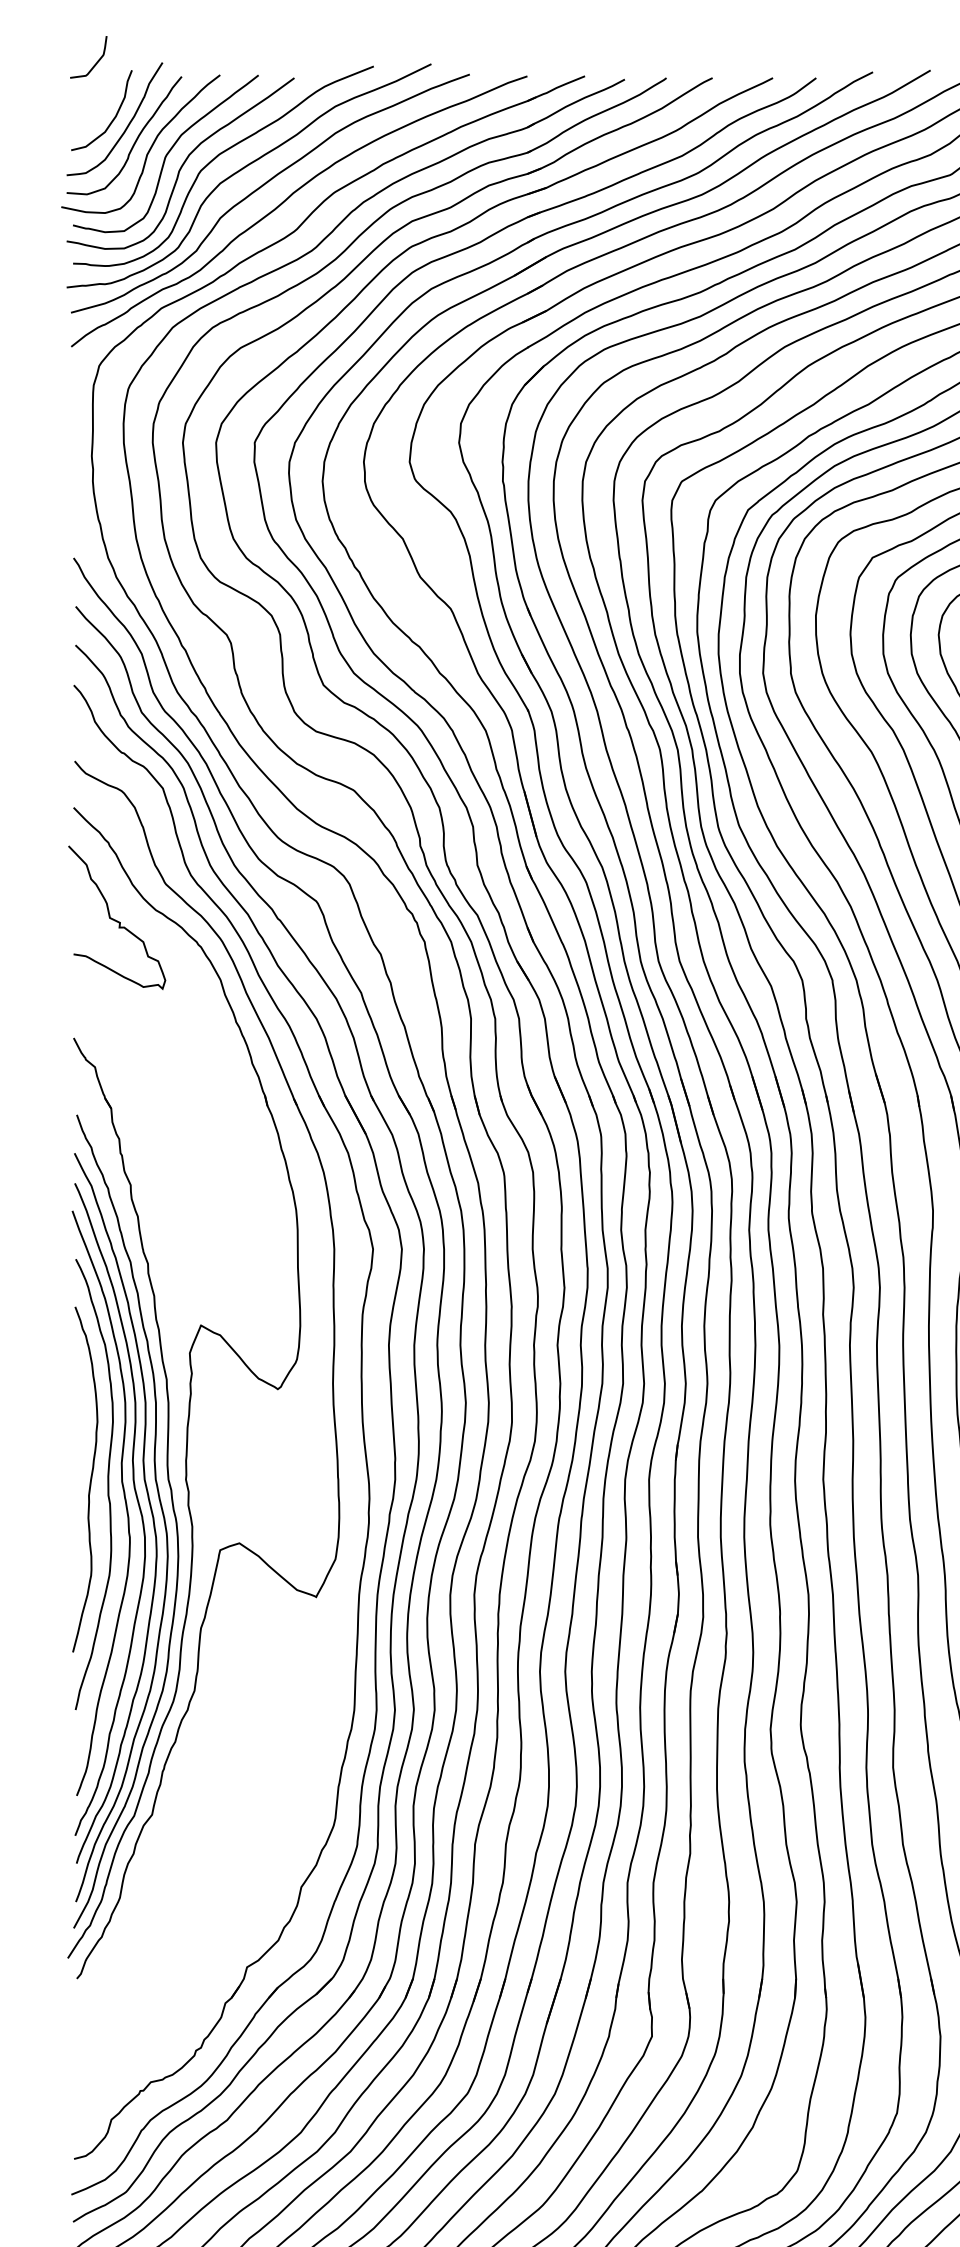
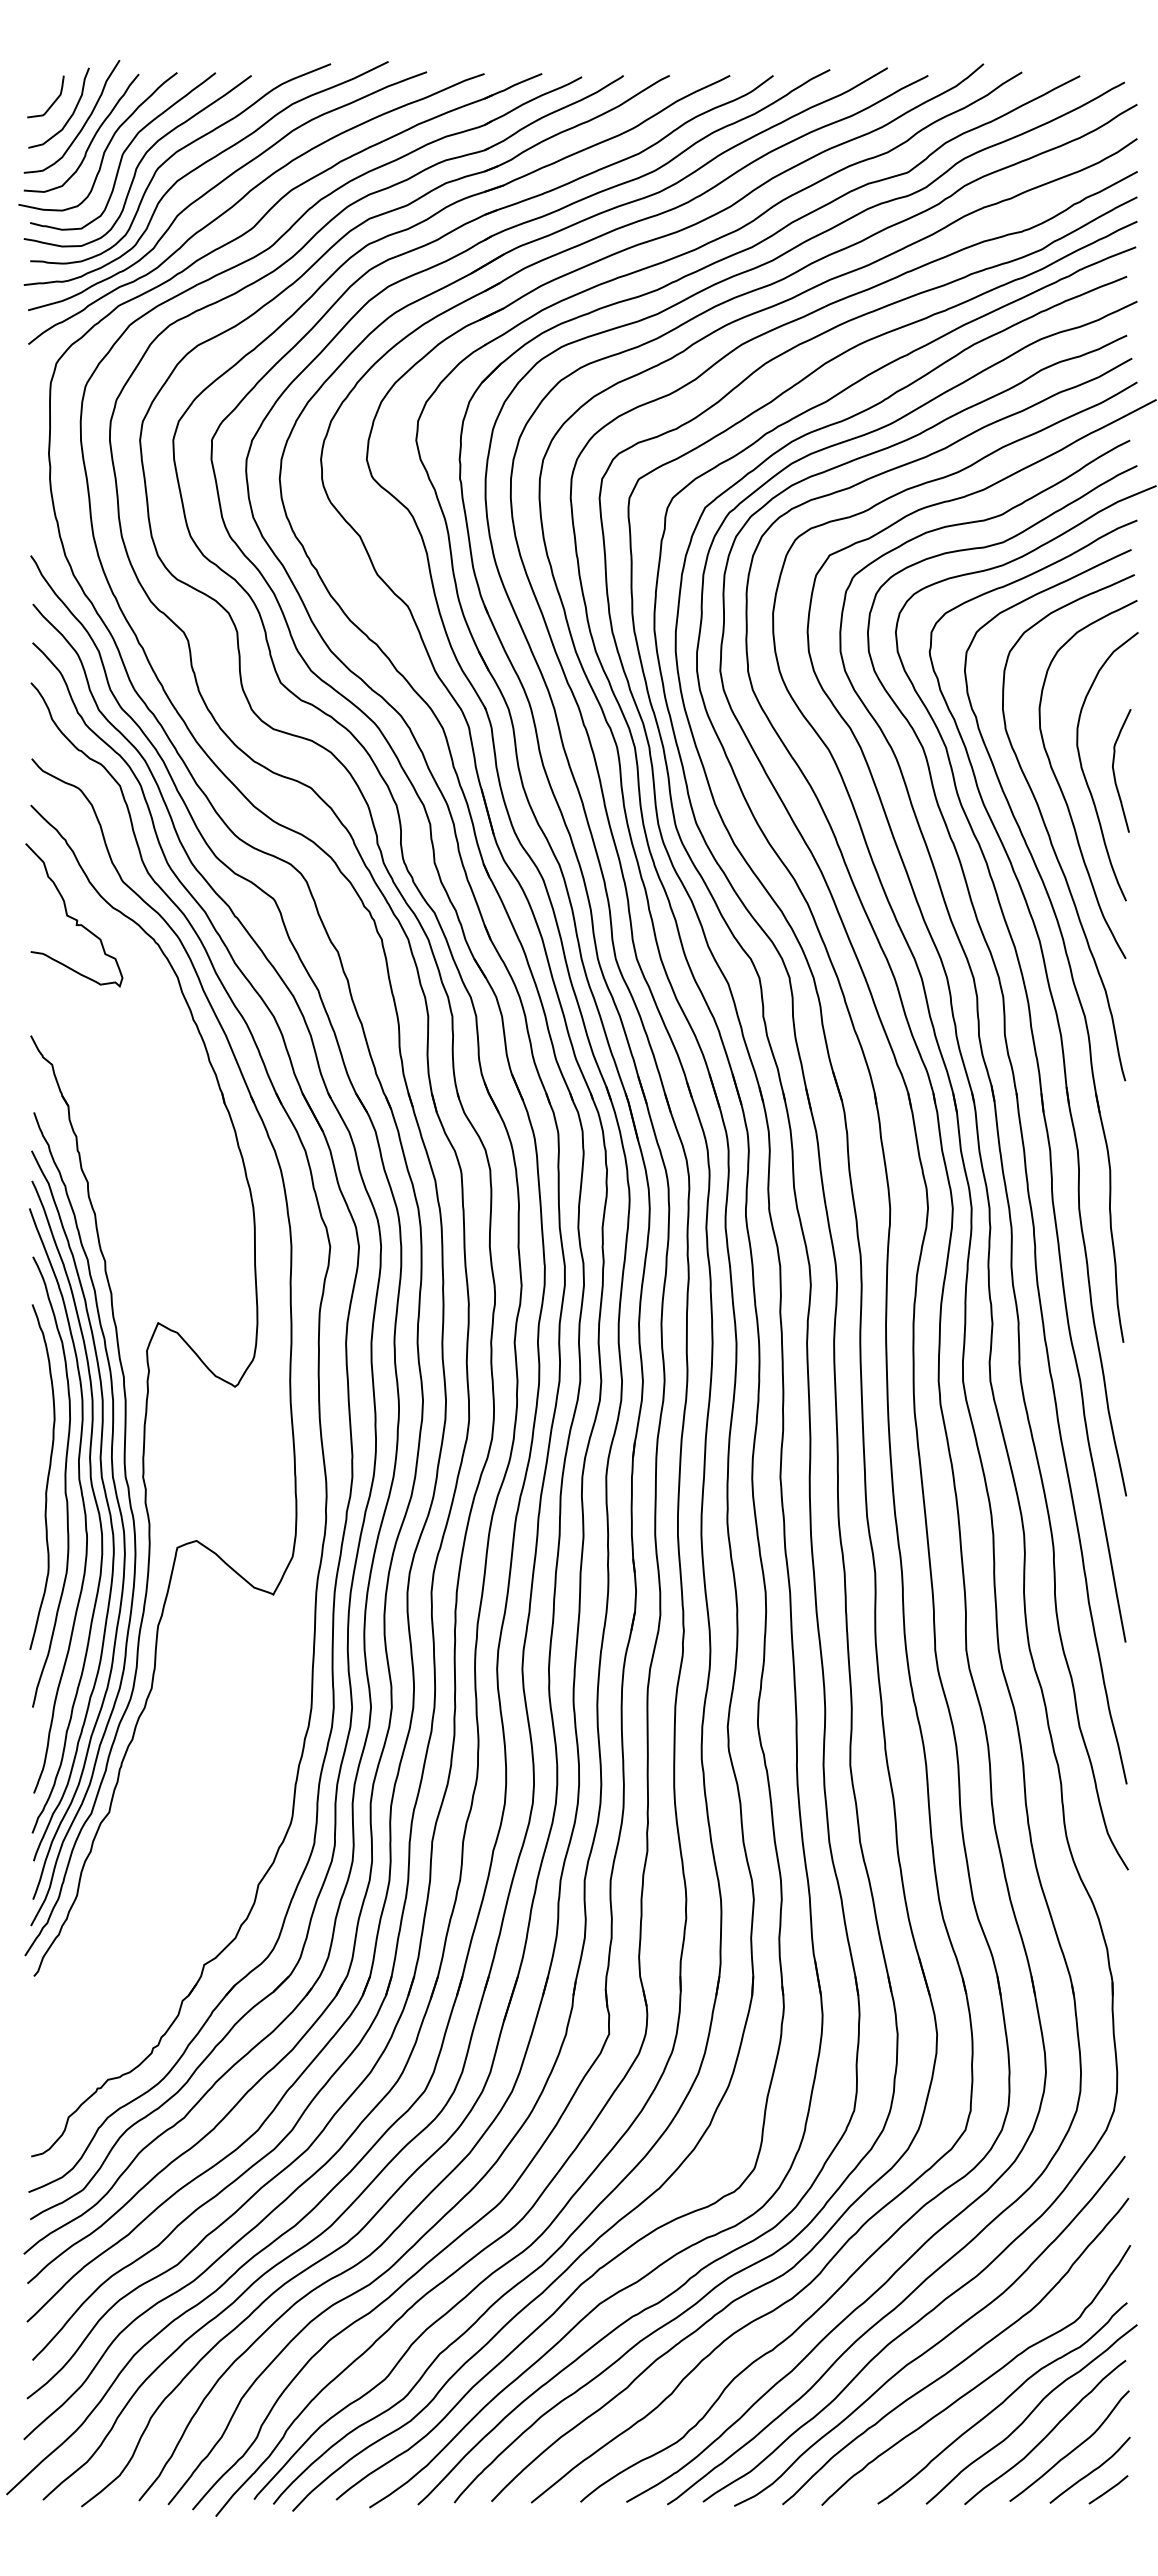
curve: (96, 61) -> (53, 101), moved

